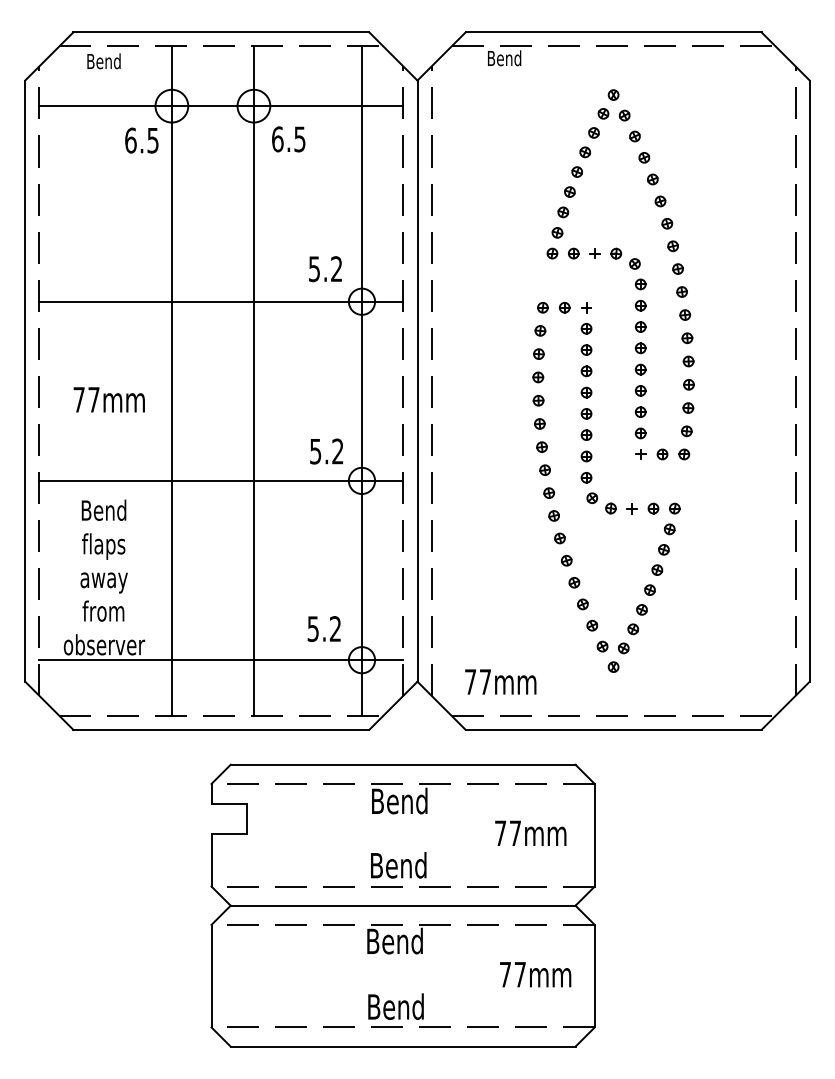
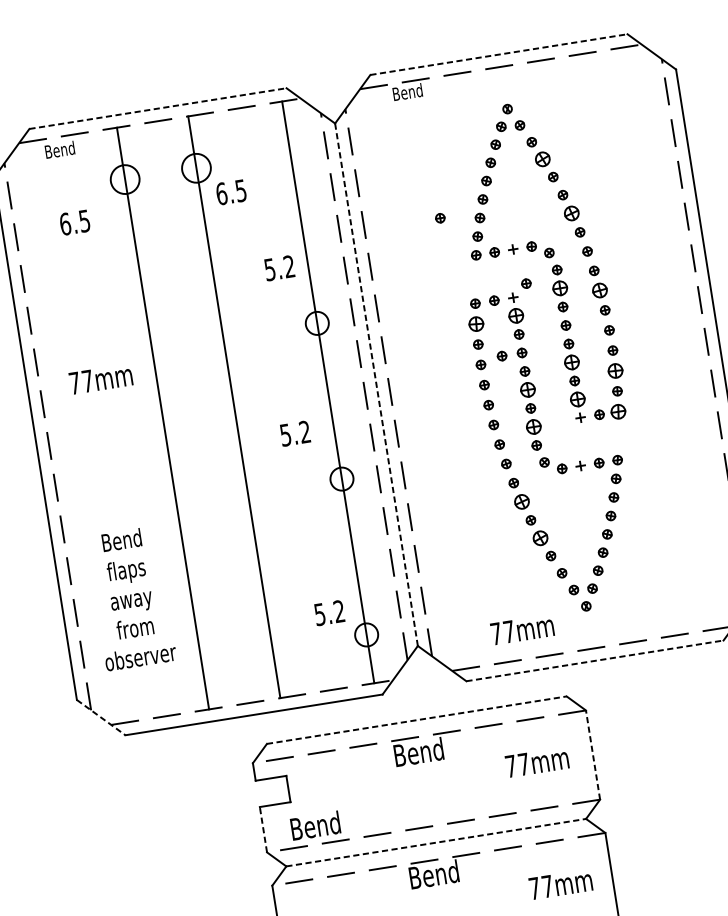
line: (221, 32) -> (158, 108), solid -> dashed
line: (613, 32) -> (498, 54), solid -> dashed
line: (221, 106) -> (168, 173), removed
text: (141, 140) -> (74, 222), moved
part: (644, 157) -> (543, 159), size x1.6
part: (518, 205) -> (440, 218), added
part: (667, 223) -> (572, 213), size x1.6
text: (325, 269) -> (279, 268), moved
part: (603, 294) -> (526, 283), added
line: (221, 301) -> (195, 342), removed
part: (640, 305) -> (559, 288), size x1.6
part: (685, 314) -> (600, 289), size x1.6
part: (586, 328) -> (516, 315), size x1.6
part: (540, 330) -> (476, 323), size x1.6
part: (563, 371) -> (502, 356), added
line: (417, 381) -> (376, 385), solid -> dashed
part: (640, 390) -> (571, 362), size x1.6
text: (108, 399) -> (100, 378), moved
part: (688, 407) -> (615, 370), size x1.6
part: (586, 413) -> (527, 389), size x1.6
part: (640, 433) -> (577, 399), size x1.6
text: (326, 451) -> (295, 433), moved
part: (684, 454) -> (618, 411), size x1.6
part: (586, 456) -> (533, 427), size x1.6
line: (221, 480) -> (219, 498), removed
part: (559, 538) -> (521, 501), size x1.6
part: (574, 582) -> (540, 538), size x1.6
line: (221, 660) -> (244, 654), removed
text: (500, 681) -> (522, 629), moved
line: (49, 706) -> (101, 718), solid -> dashed
line: (613, 729) -> (594, 660), solid -> dashed
line: (403, 764) -> (417, 719), solid -> dashed
line: (594, 834) -> (592, 754), solid -> dashed
line: (211, 859) -> (263, 828), solid -> dashed
text: (398, 865) -> (315, 825), moved
line: (403, 905) -> (436, 842), solid -> dashed

